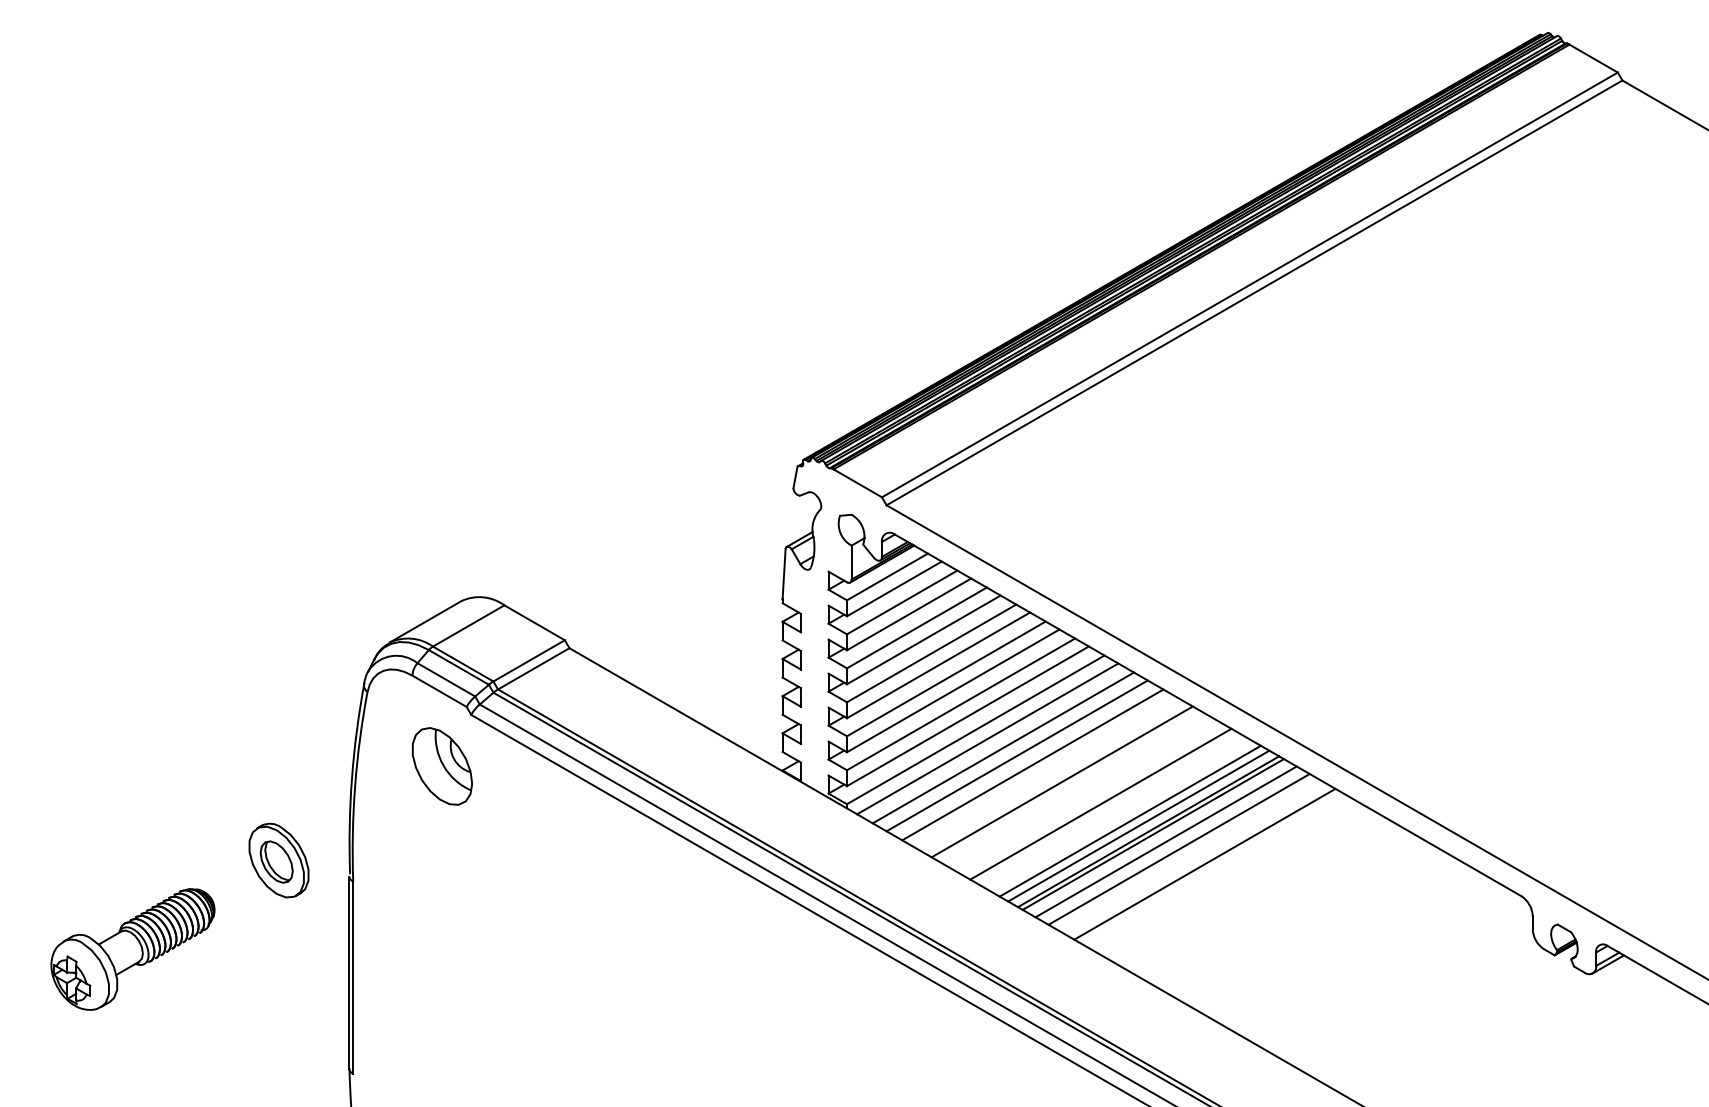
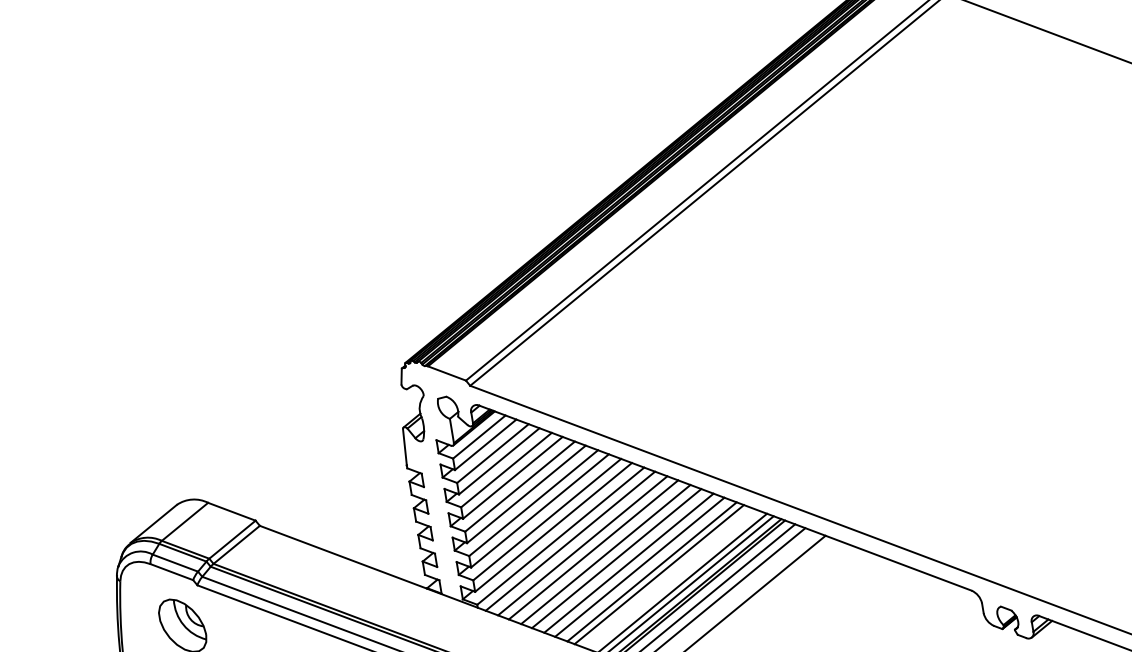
line: (1046, 772) -> (616, 558), added
line: (1075, 789) -> (639, 567), added
line: (1091, 798) -> (651, 571), added

